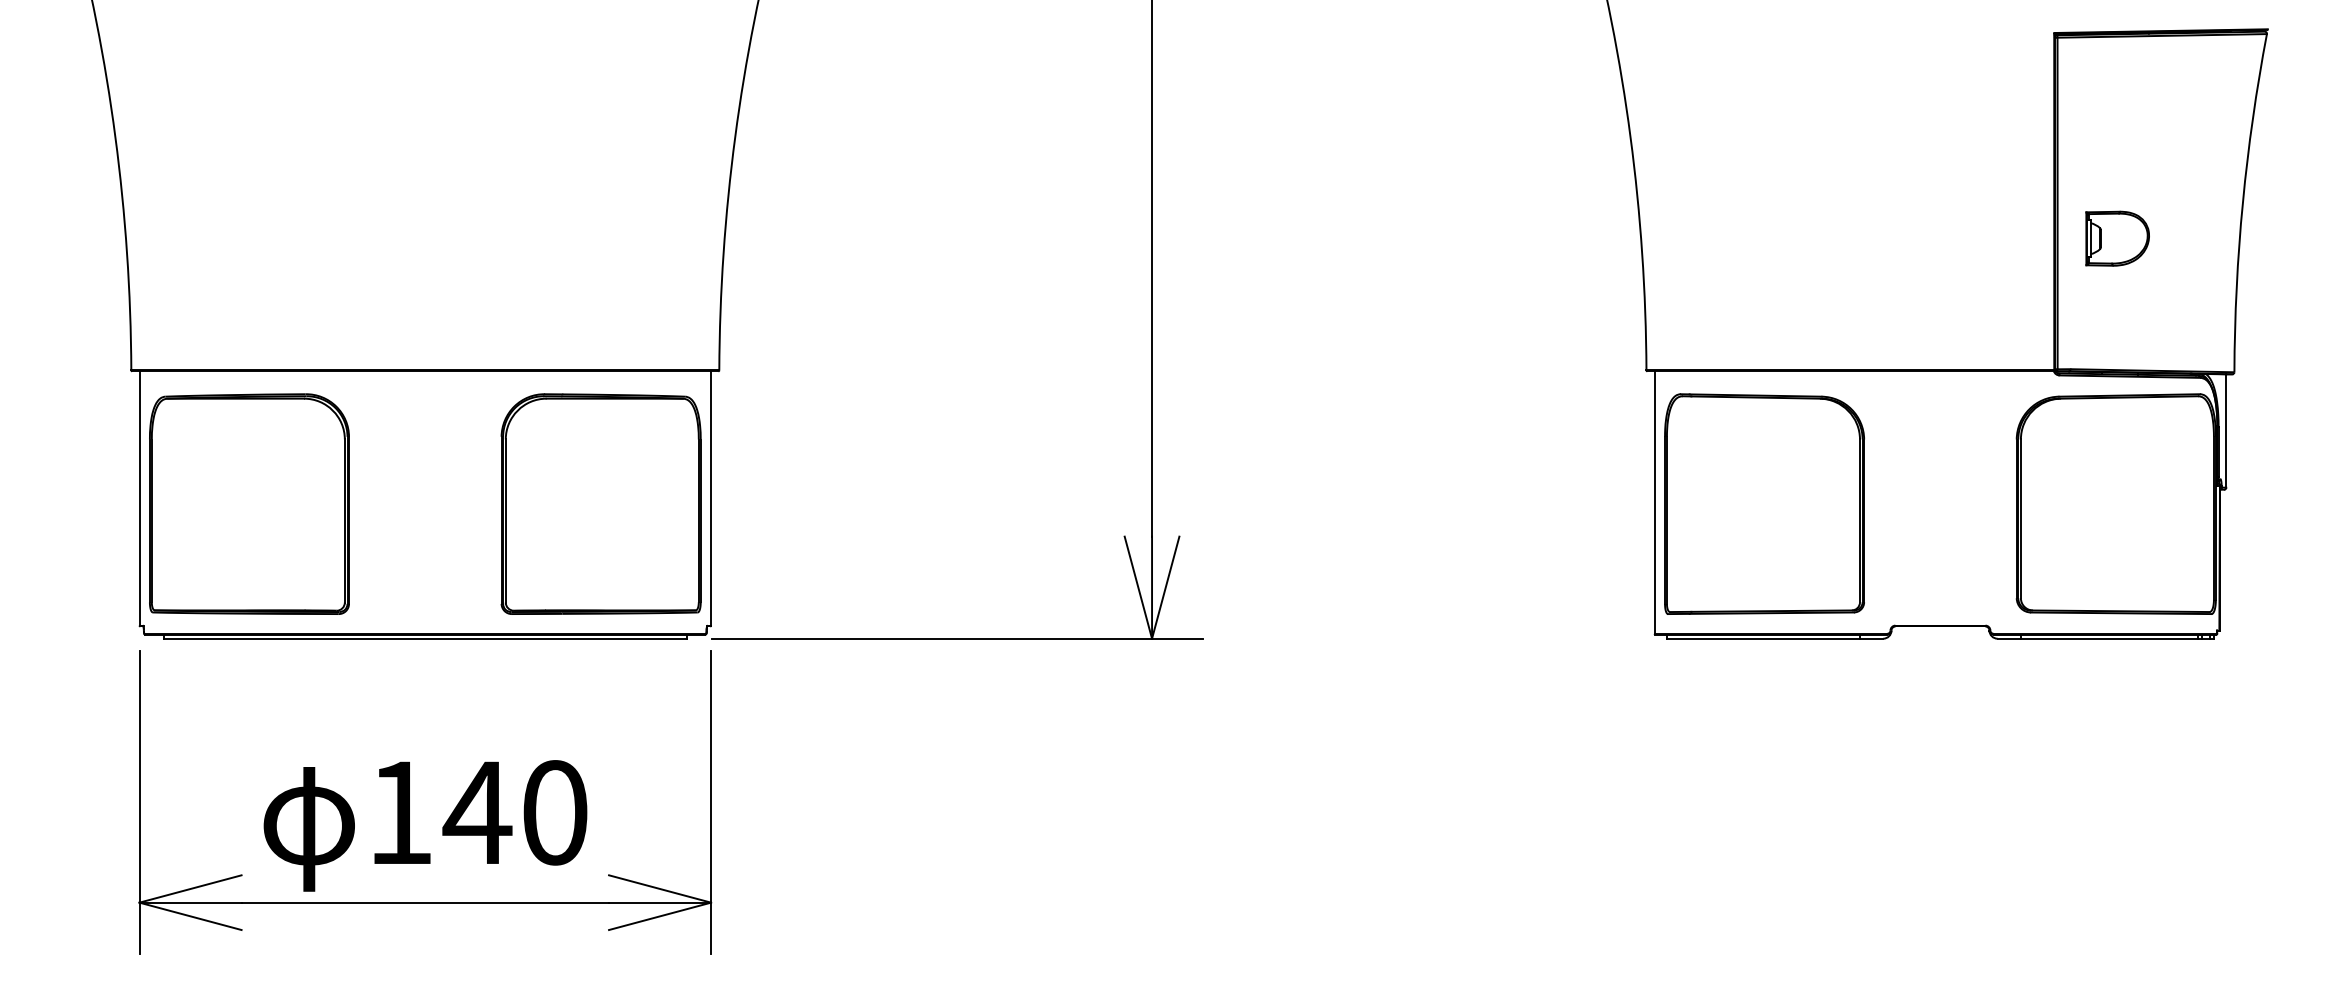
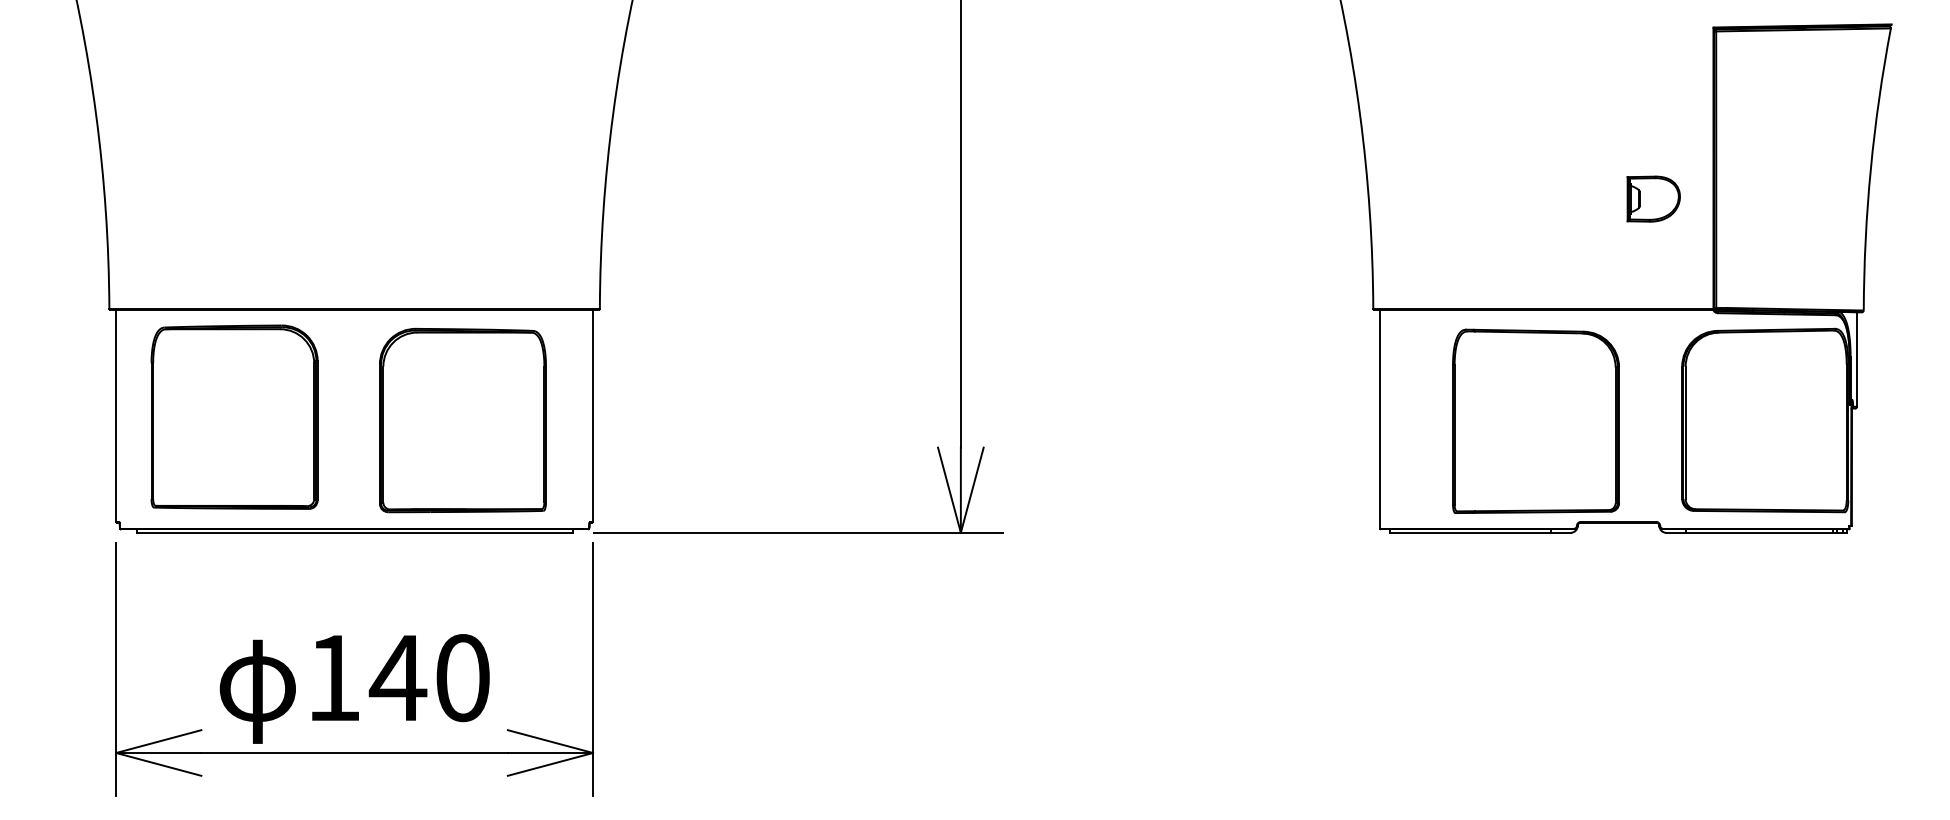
part: (2117, 238) -> (1653, 198), moved
part: (249, 503) -> (234, 416), moved
part: (600, 503) -> (462, 420), moved
part: (1764, 503) -> (1535, 420), moved

